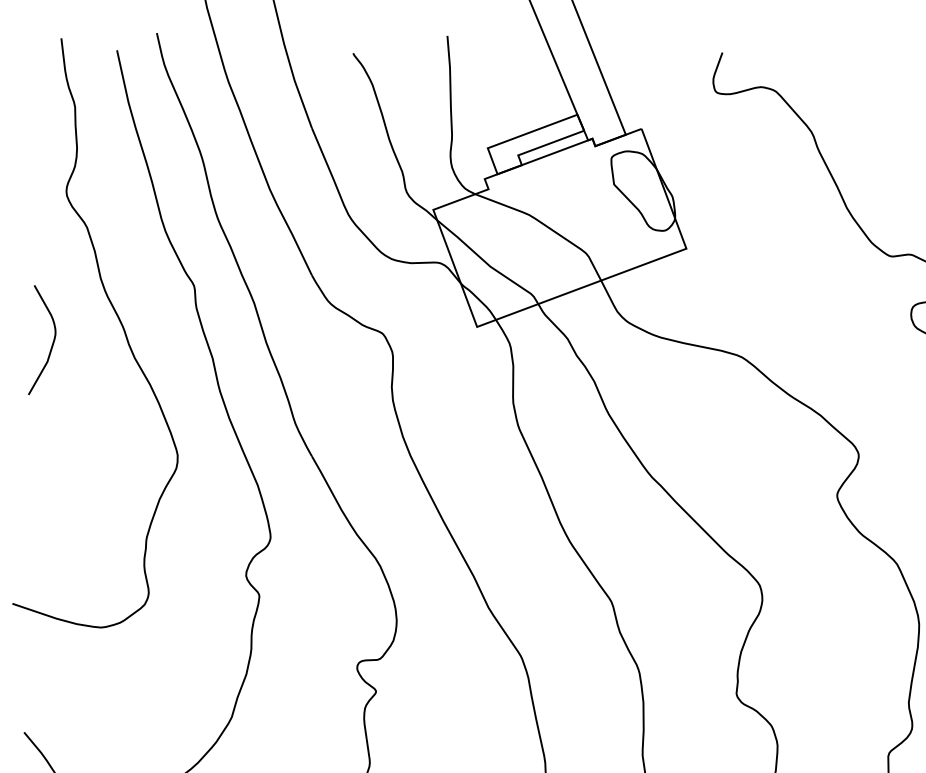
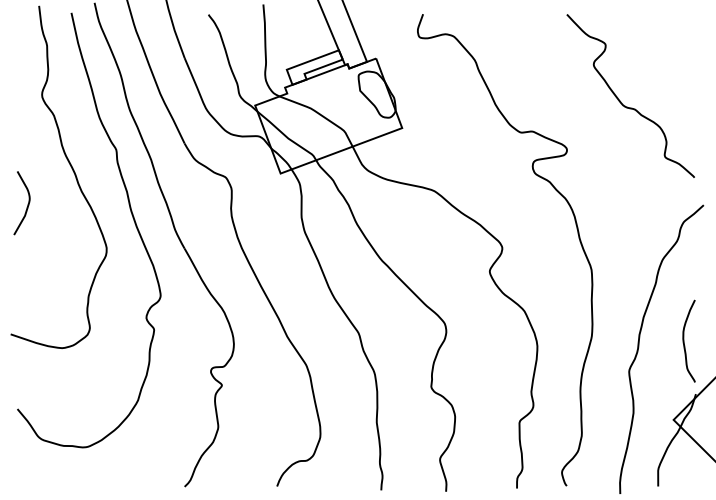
curve: (51, 342) -> (27, 204), moved

